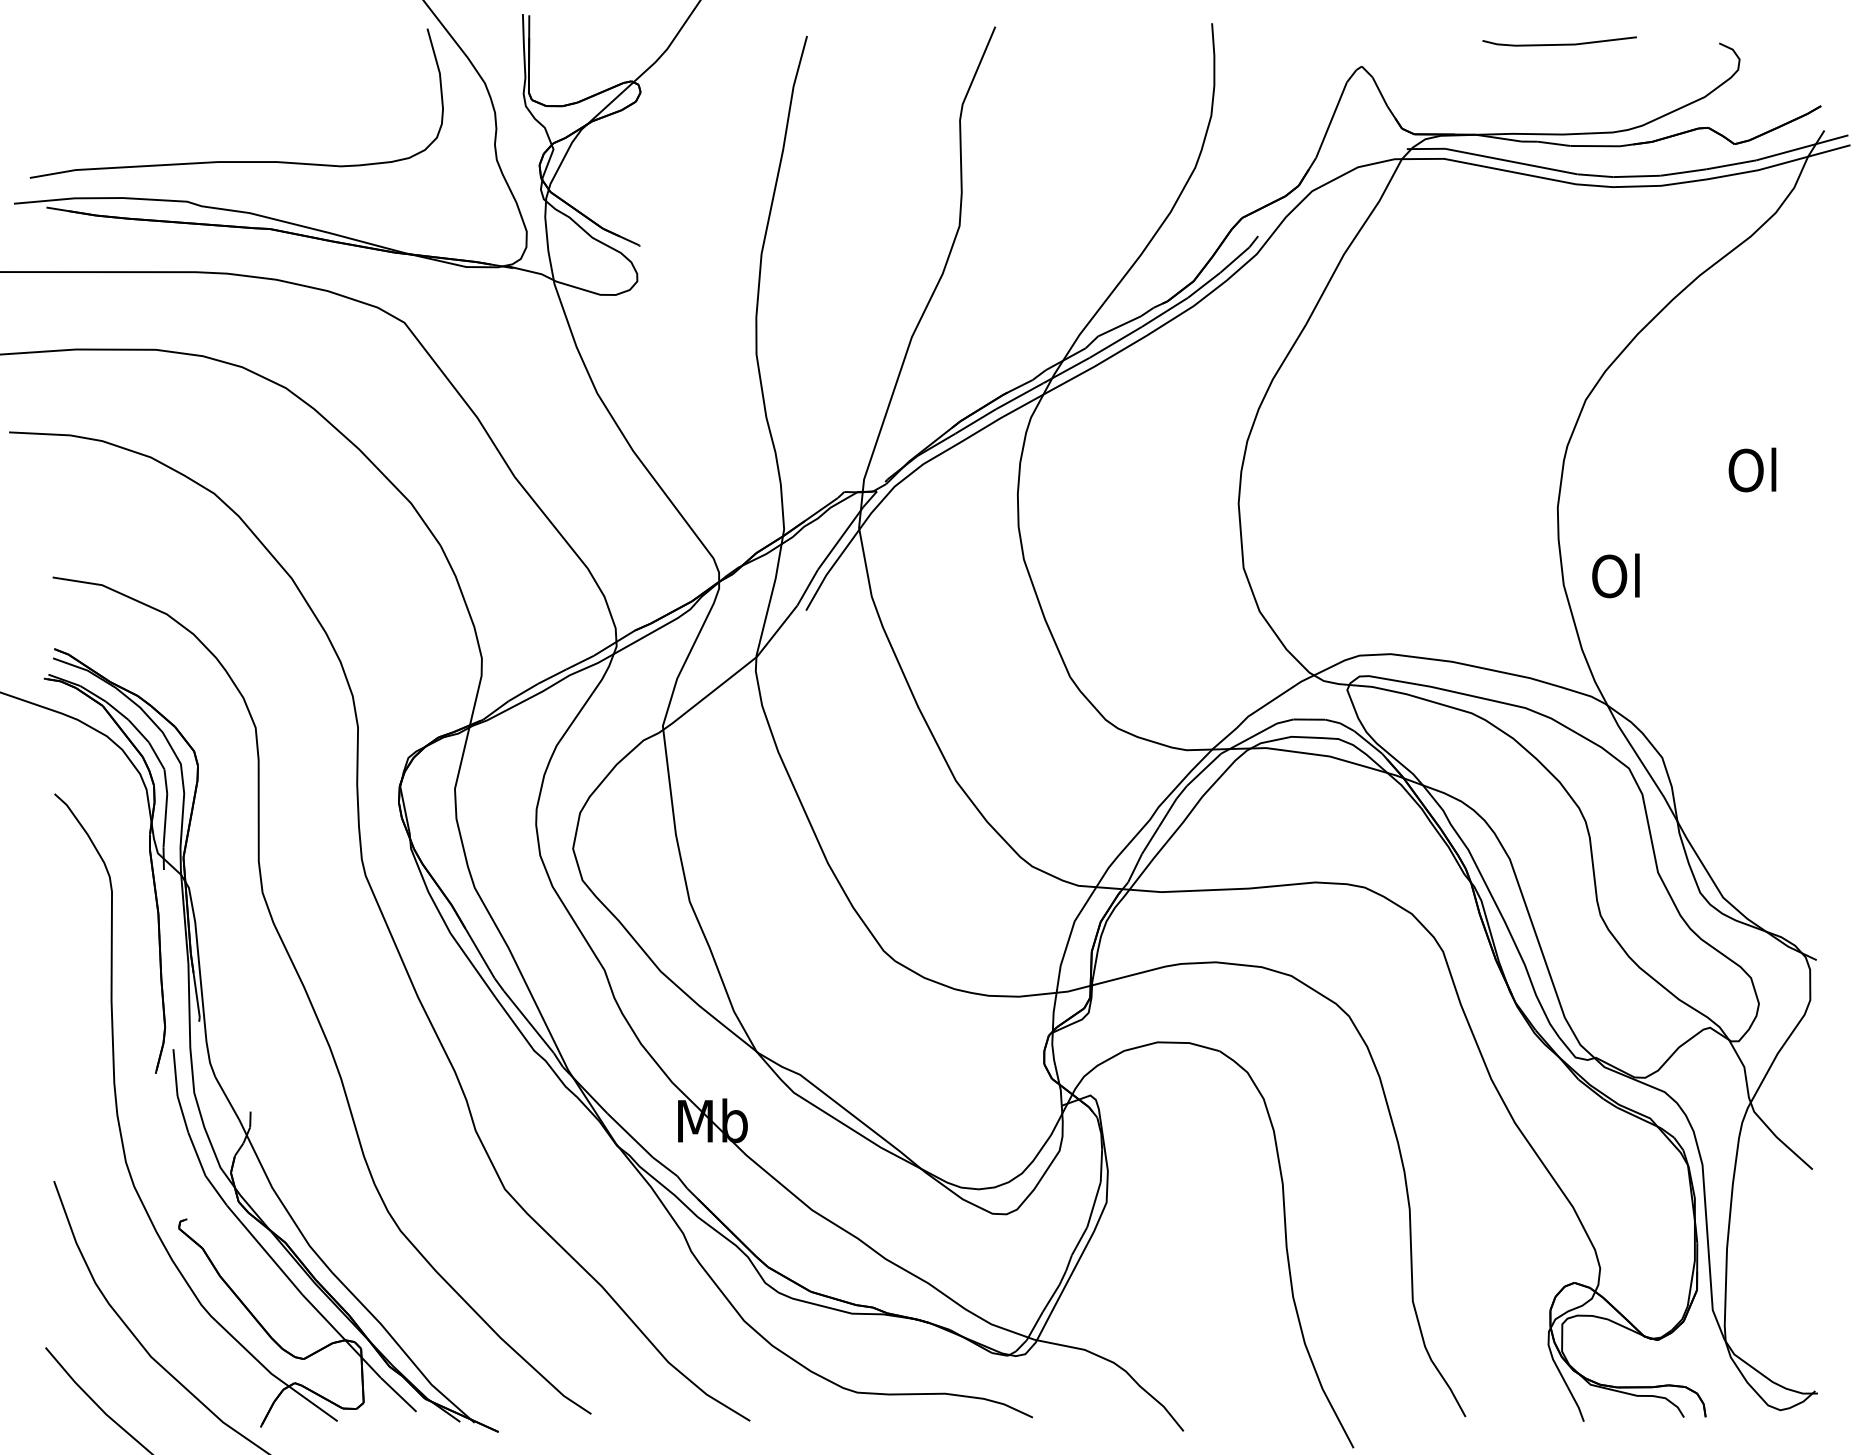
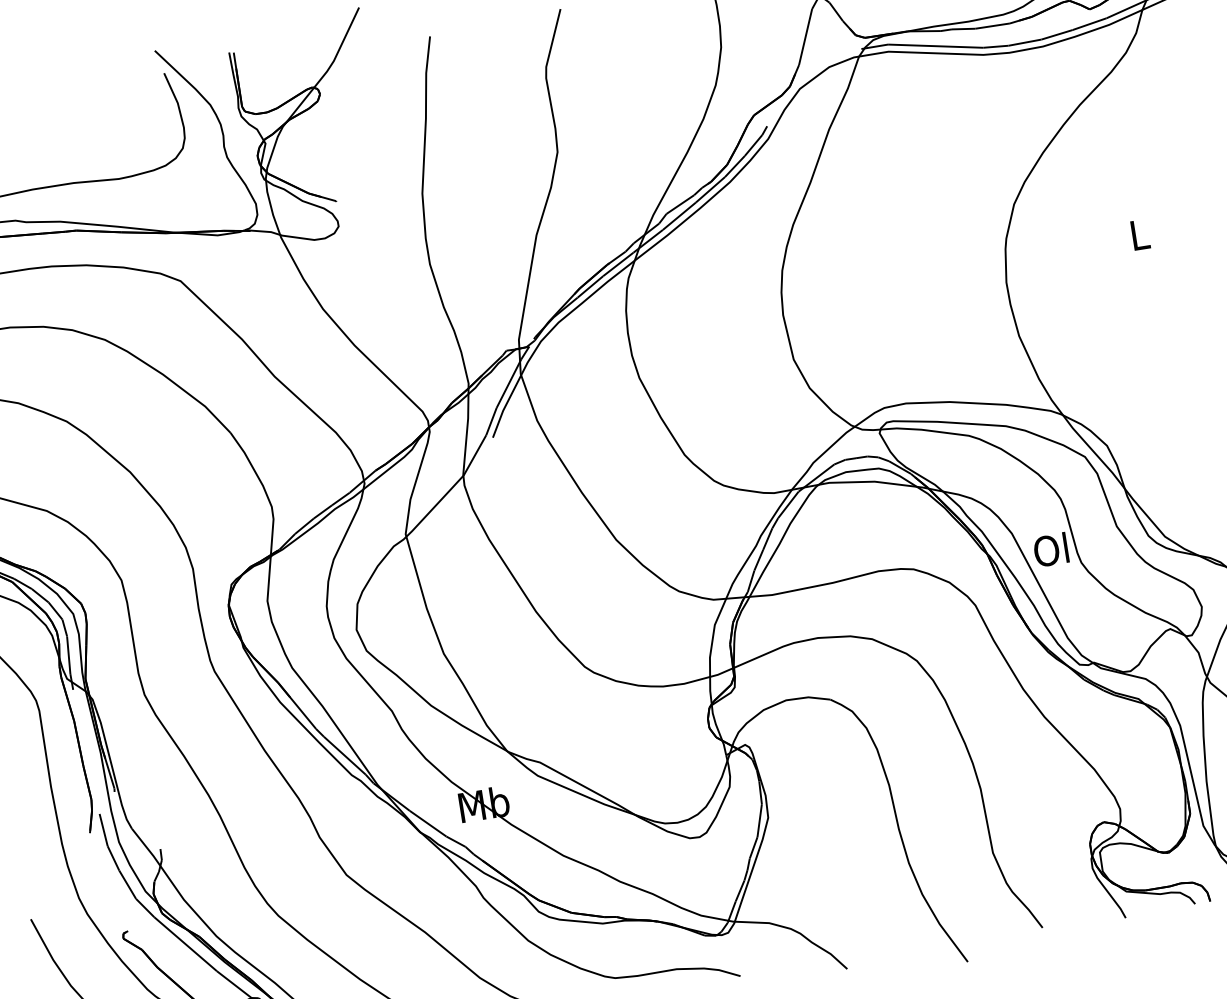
text: (1752, 469) -> (1138, 234), Ol -> L
text: (1615, 575) -> (1050, 549), moved

